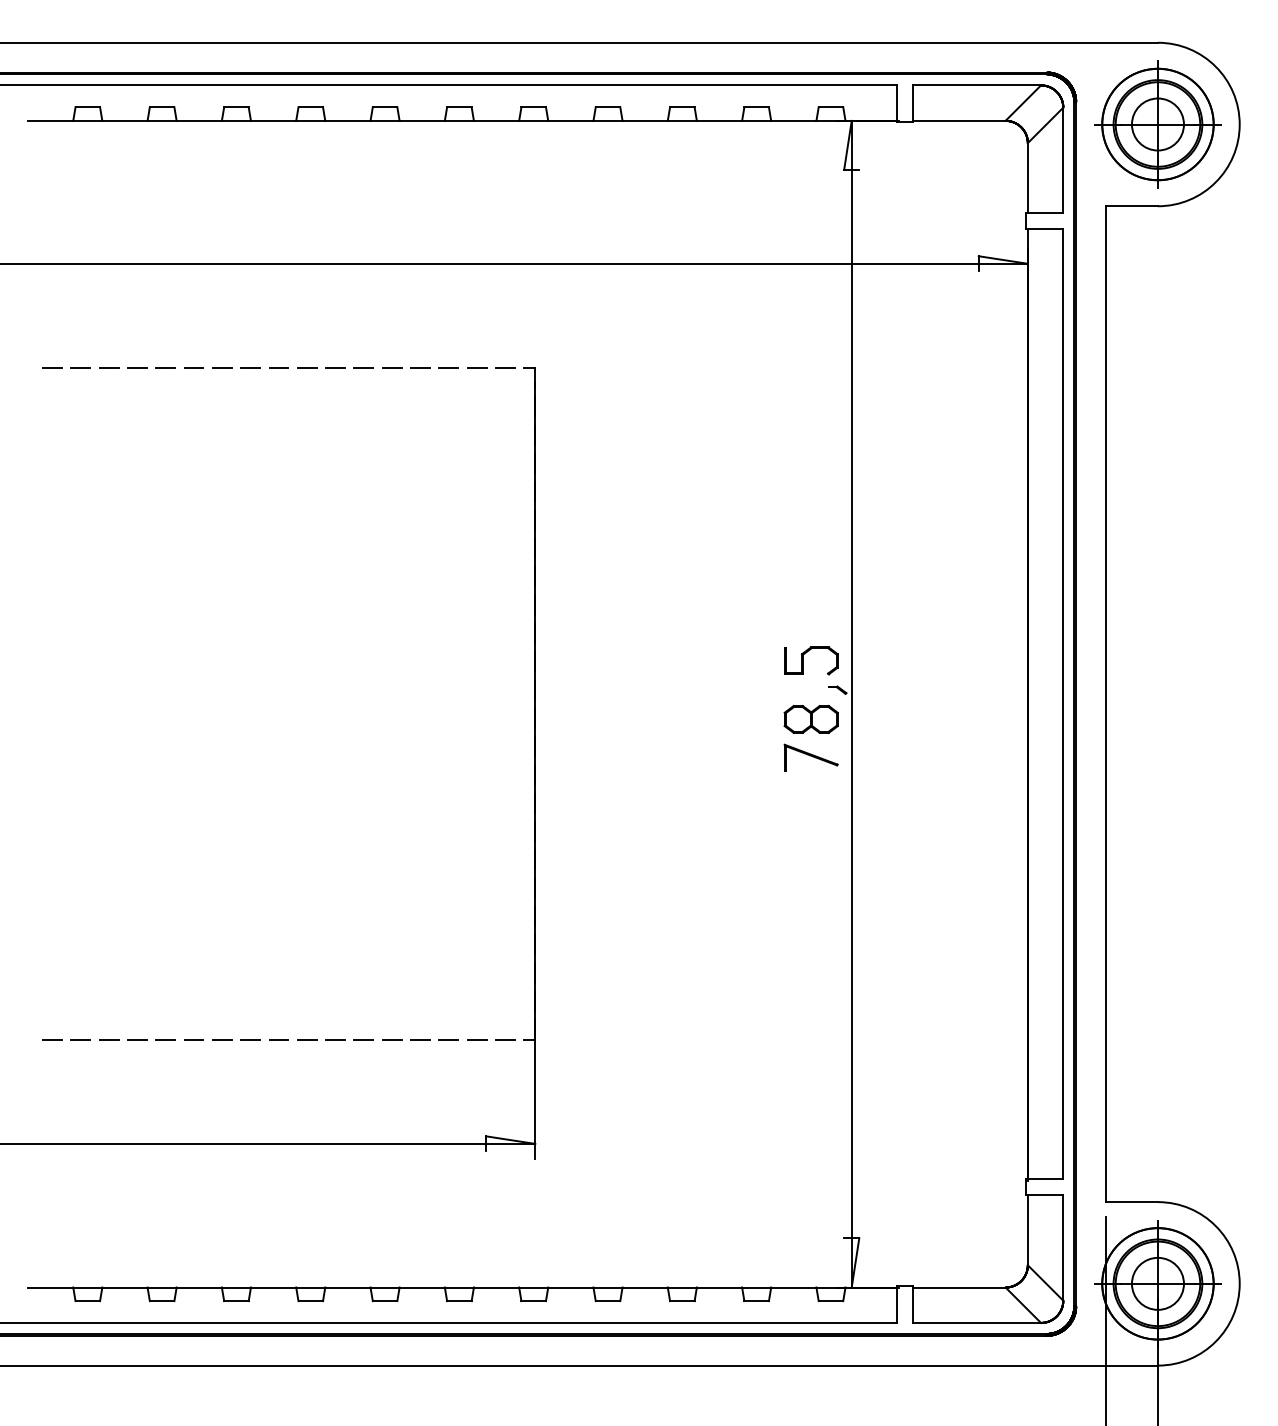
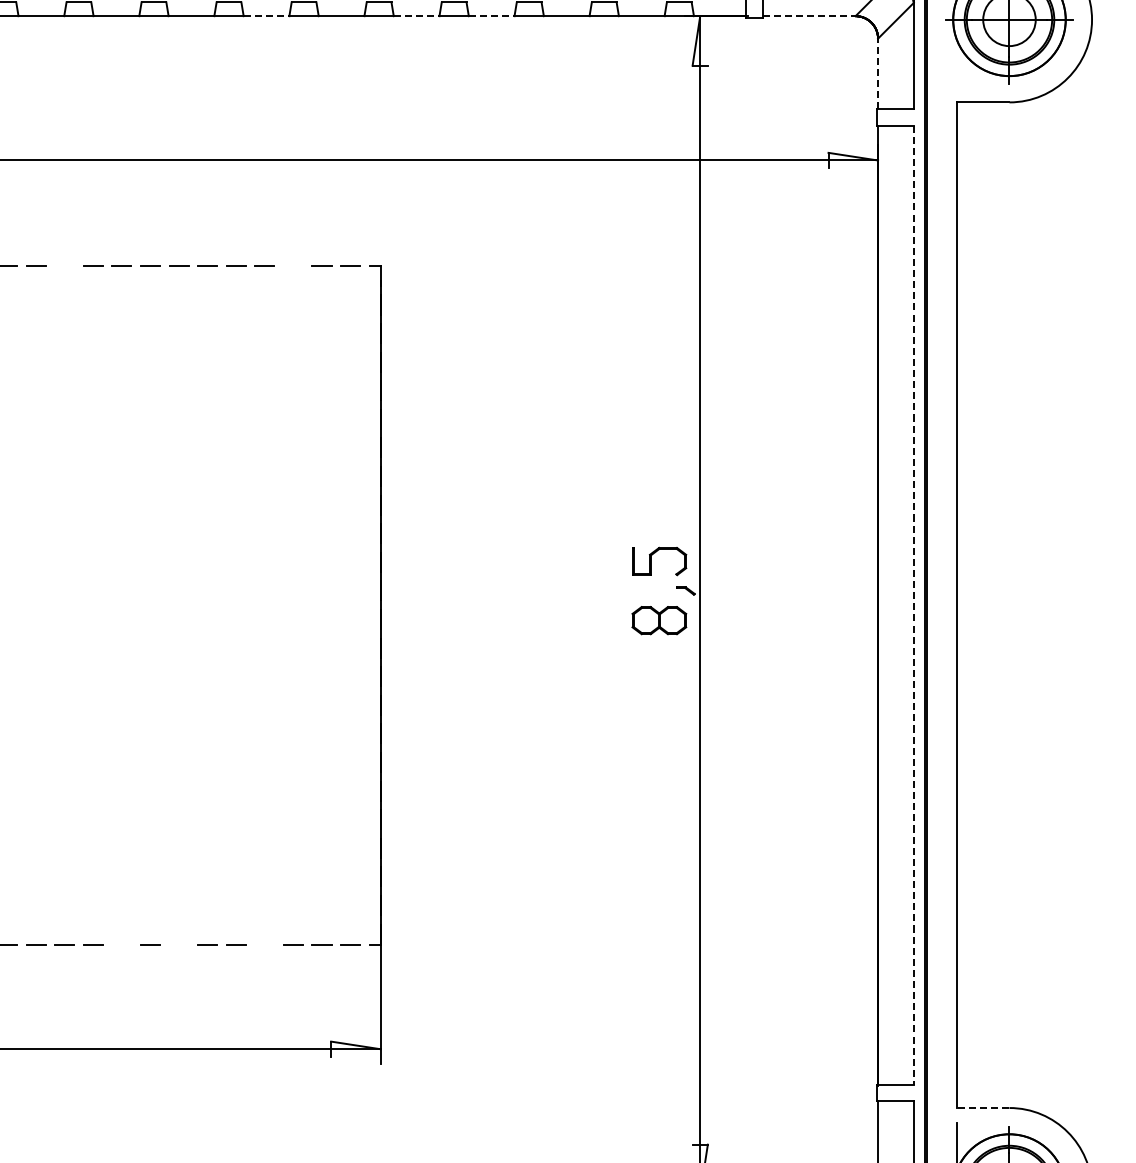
line: (422, 120) -> (266, 15), solid -> dashed
line: (570, 120) -> (416, 15), solid -> dashed
line: (645, 120) -> (491, 15), solid -> dashed
line: (960, 120) -> (810, 15), solid -> dashed
line: (1027, 178) -> (877, 74), solid -> dashed
line: (222, 367) -> (64, 265), removed
line: (448, 367) -> (293, 265), removed
line: (1063, 704) -> (914, 605), solid -> dashed
part: (810, 757) -> (658, 659), removed
line: (278, 1039) -> (121, 943), removed
line: (335, 1039) -> (178, 943), removed
line: (420, 1039) -> (264, 943), removed
line: (1131, 1202) -> (982, 1108), solid -> dashed

